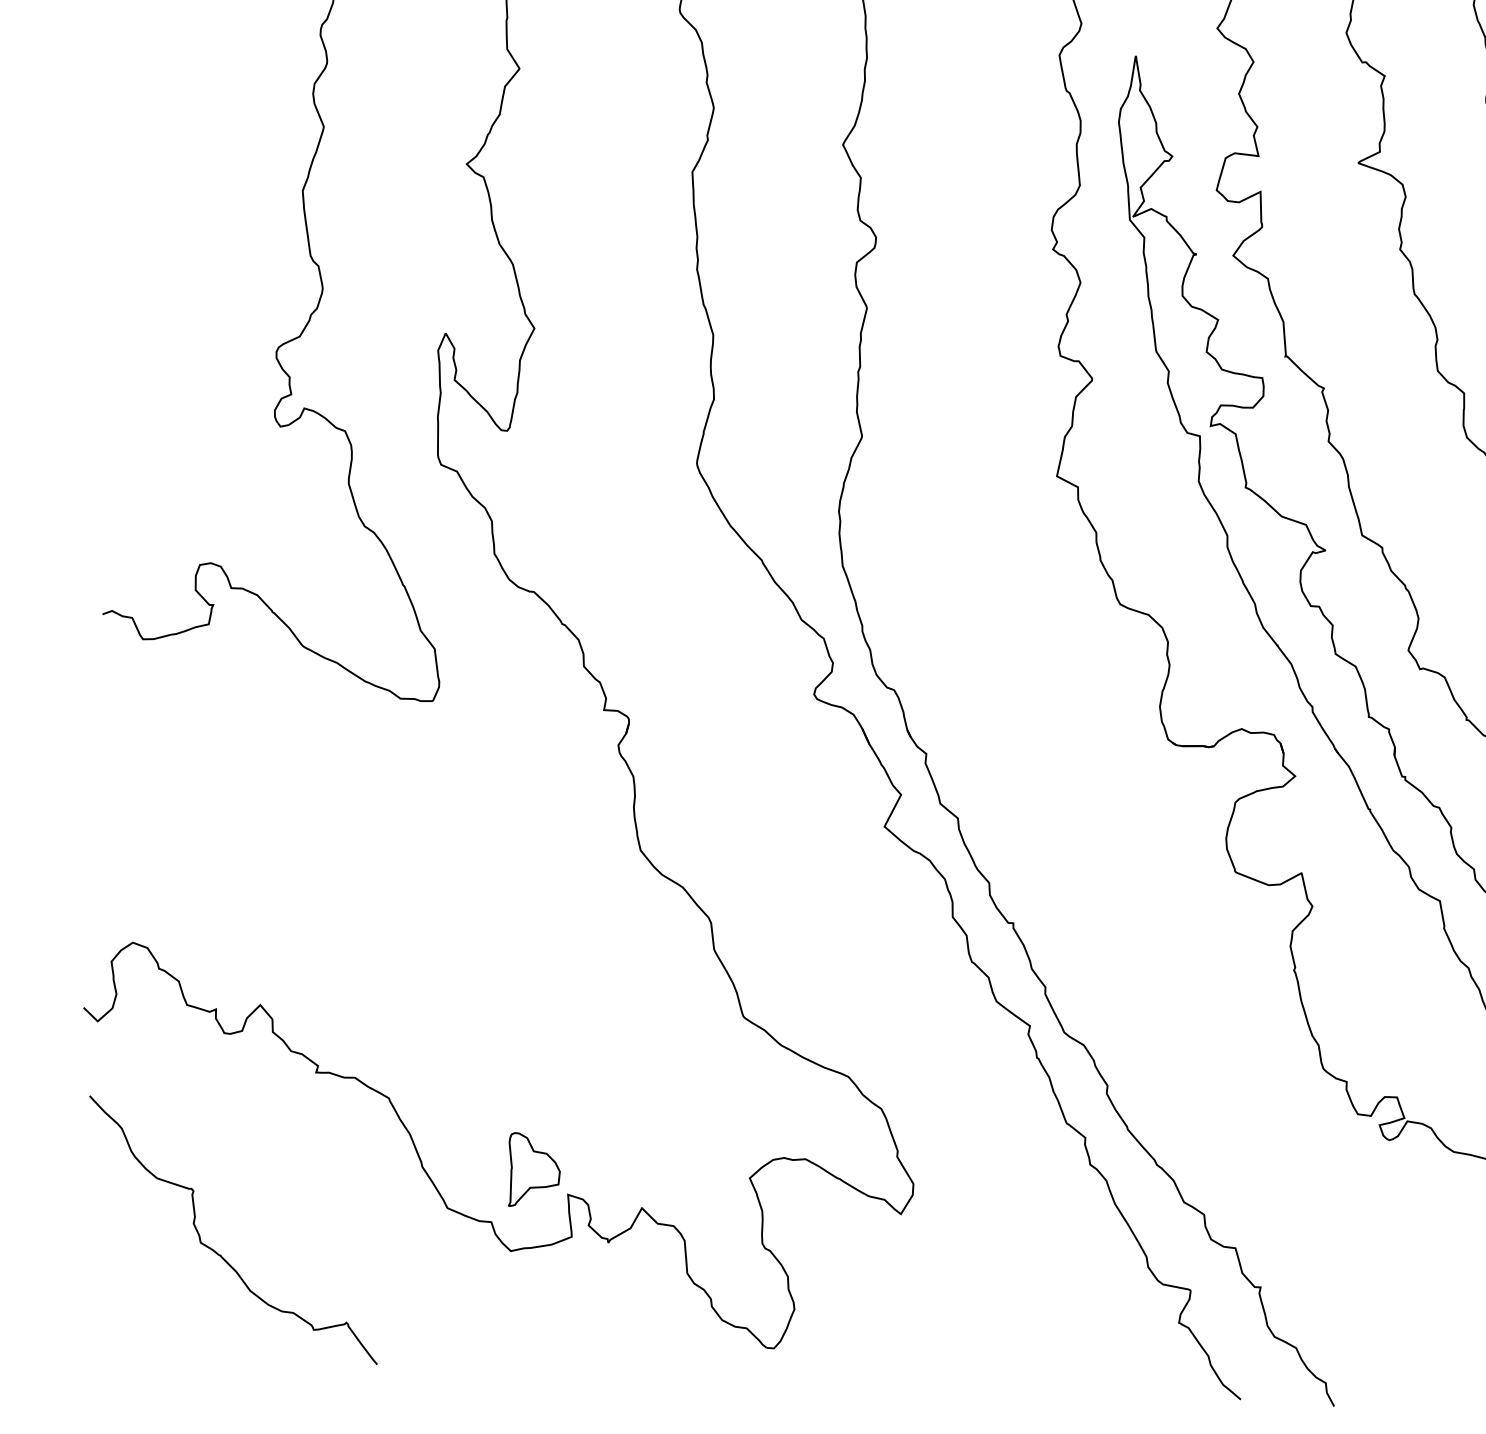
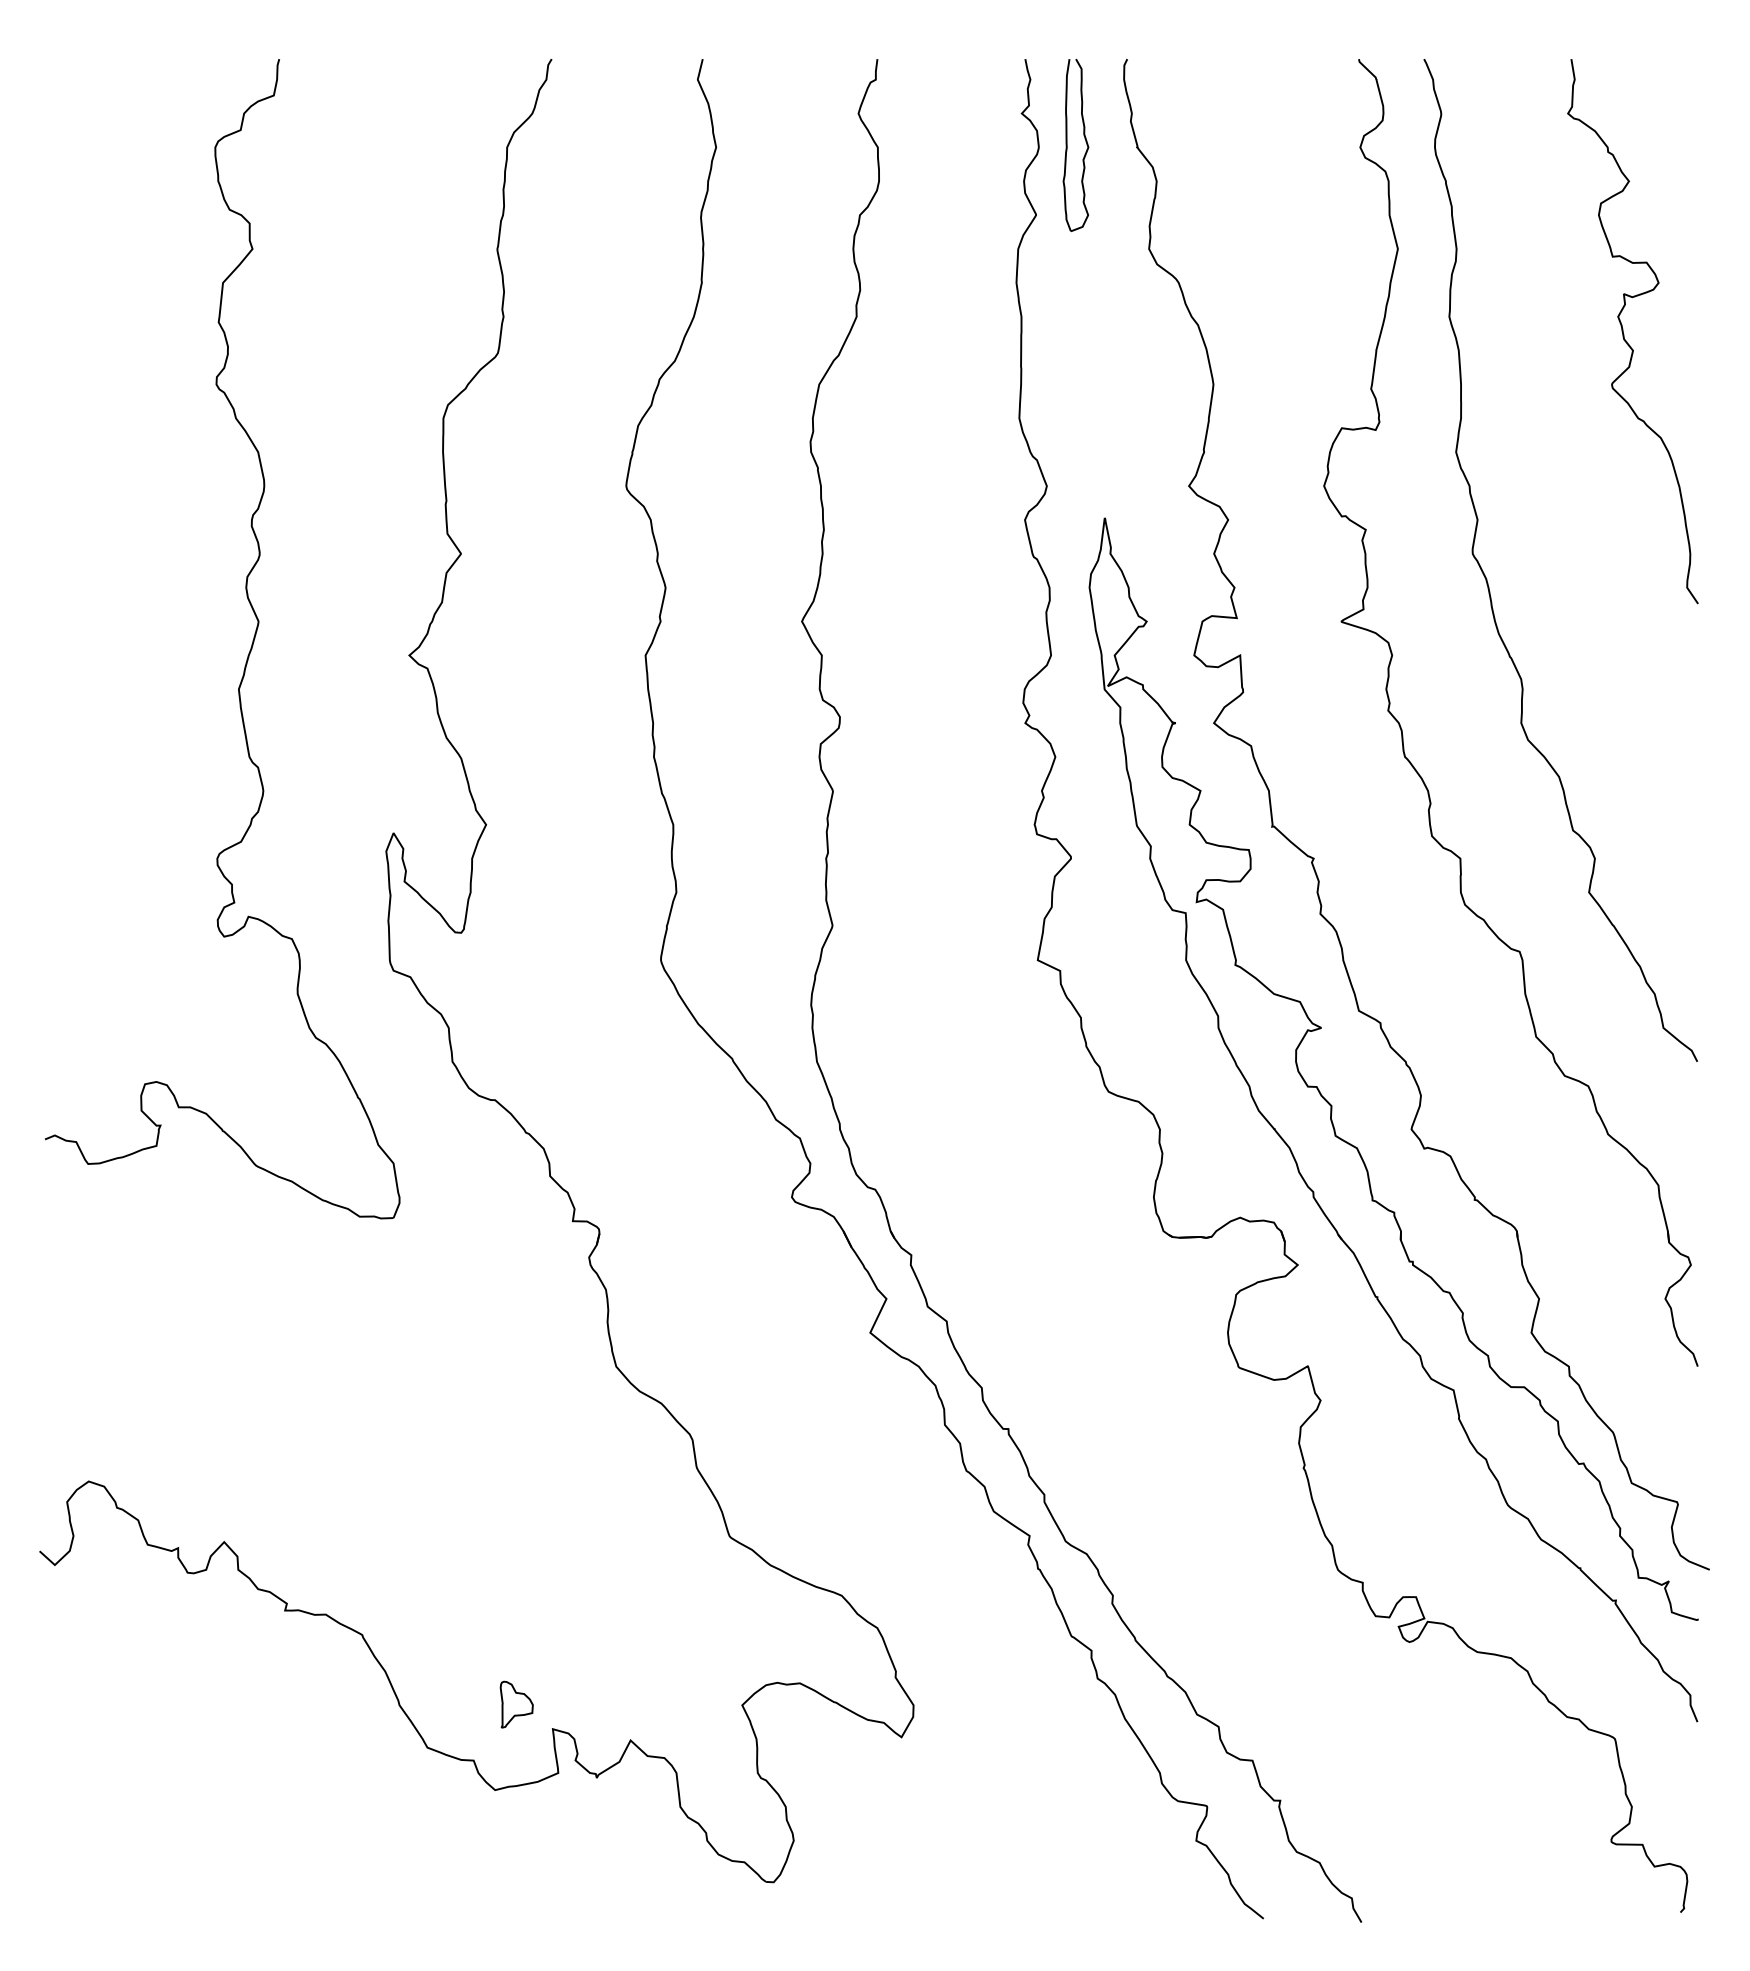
part: (534, 1169) -> (516, 1704), size x0.6
curve: (215, 1250) -> (186, 1800), removed

